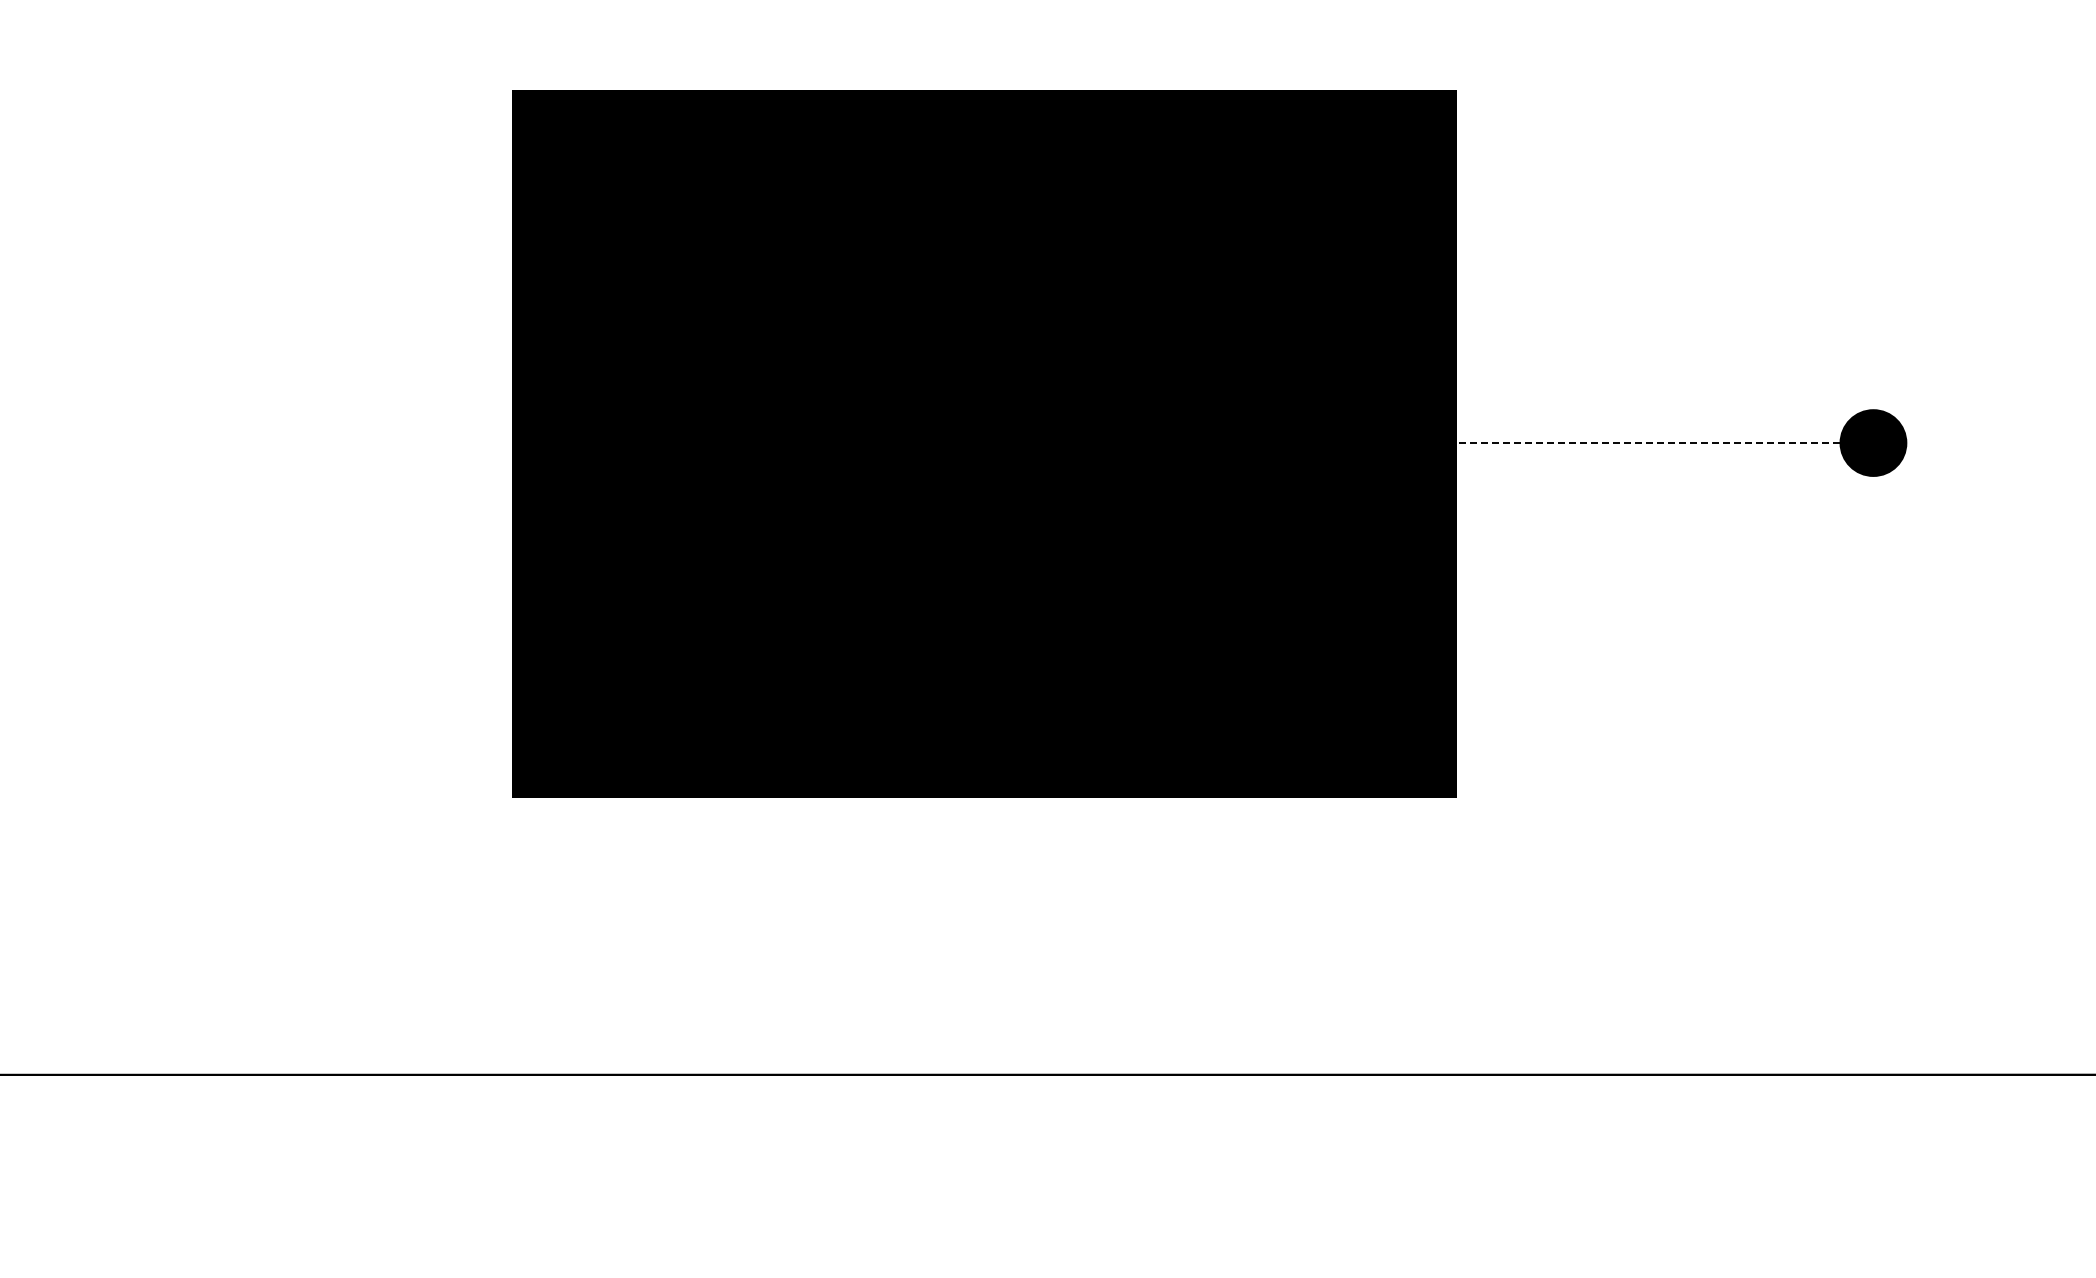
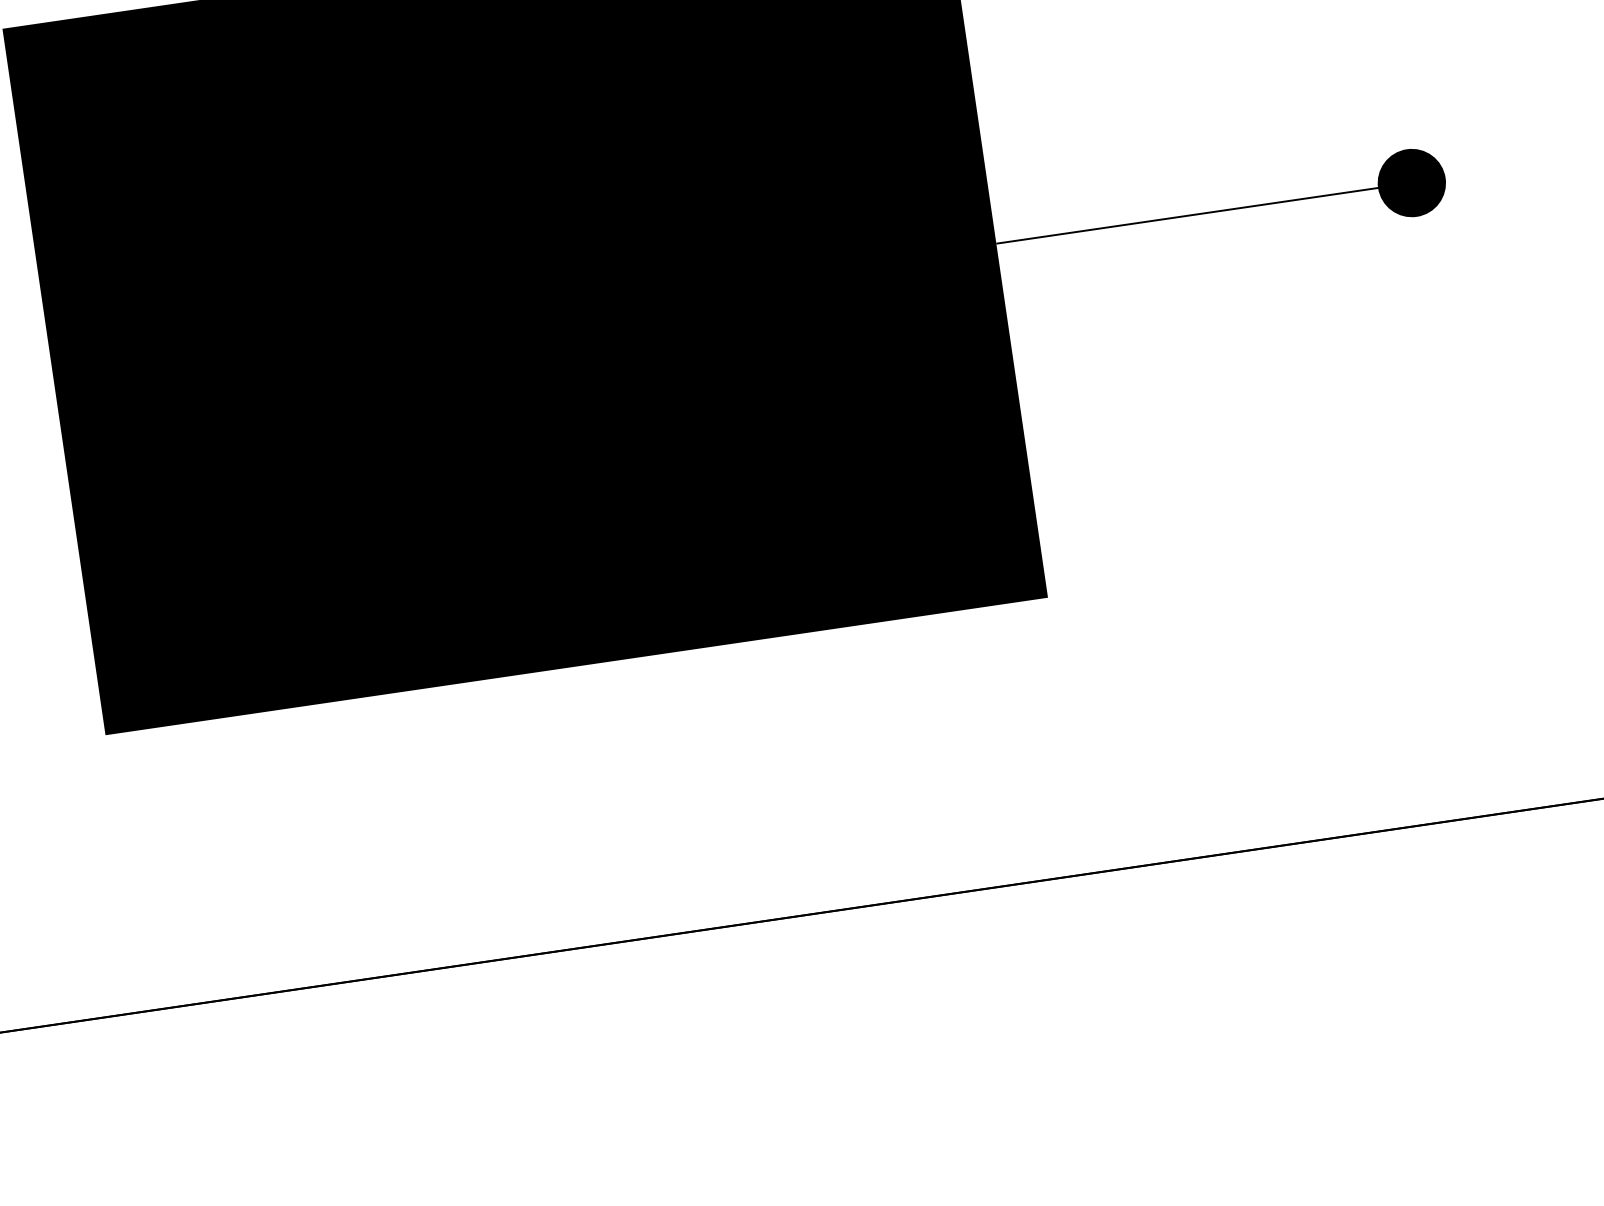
line: (1665, 443) -> (1204, 213), dashed -> solid

